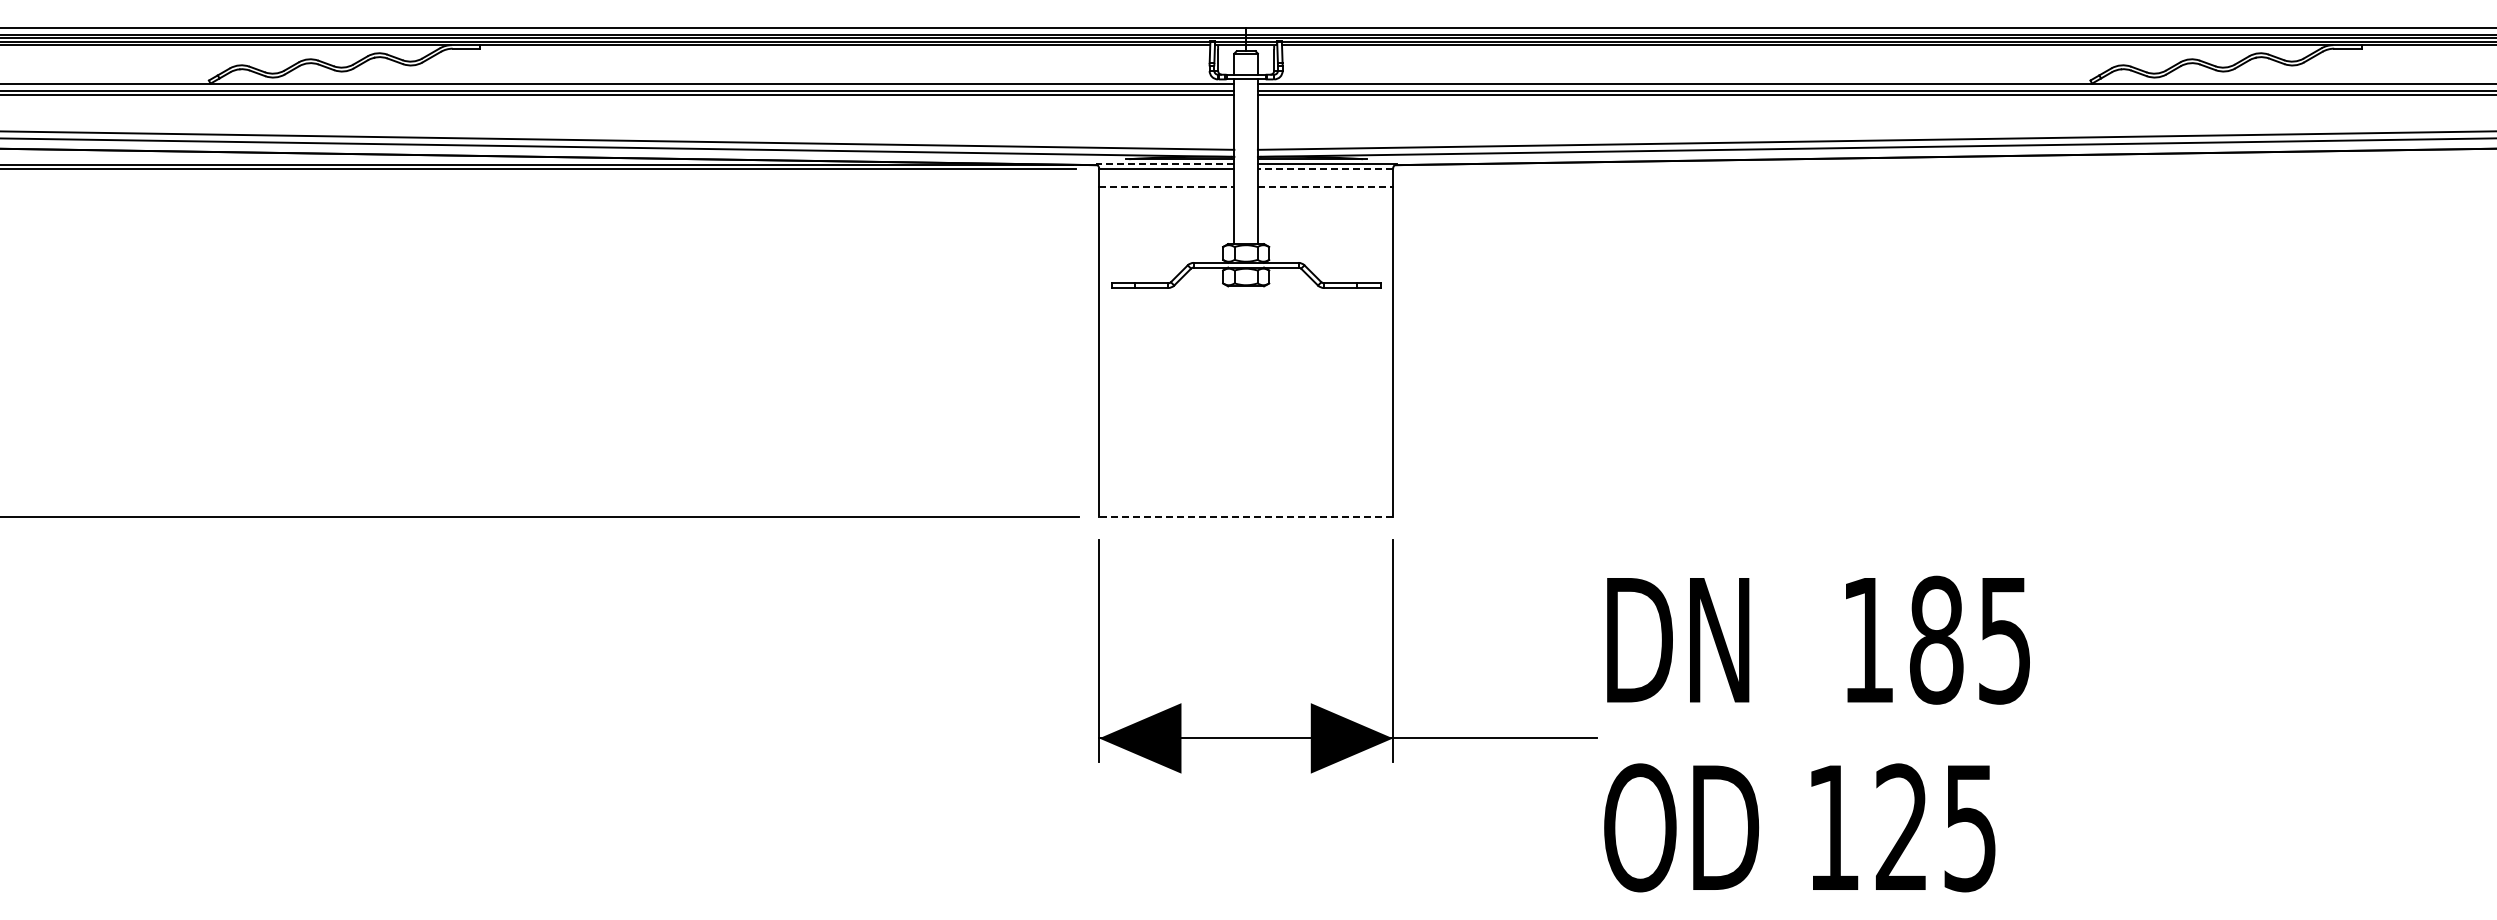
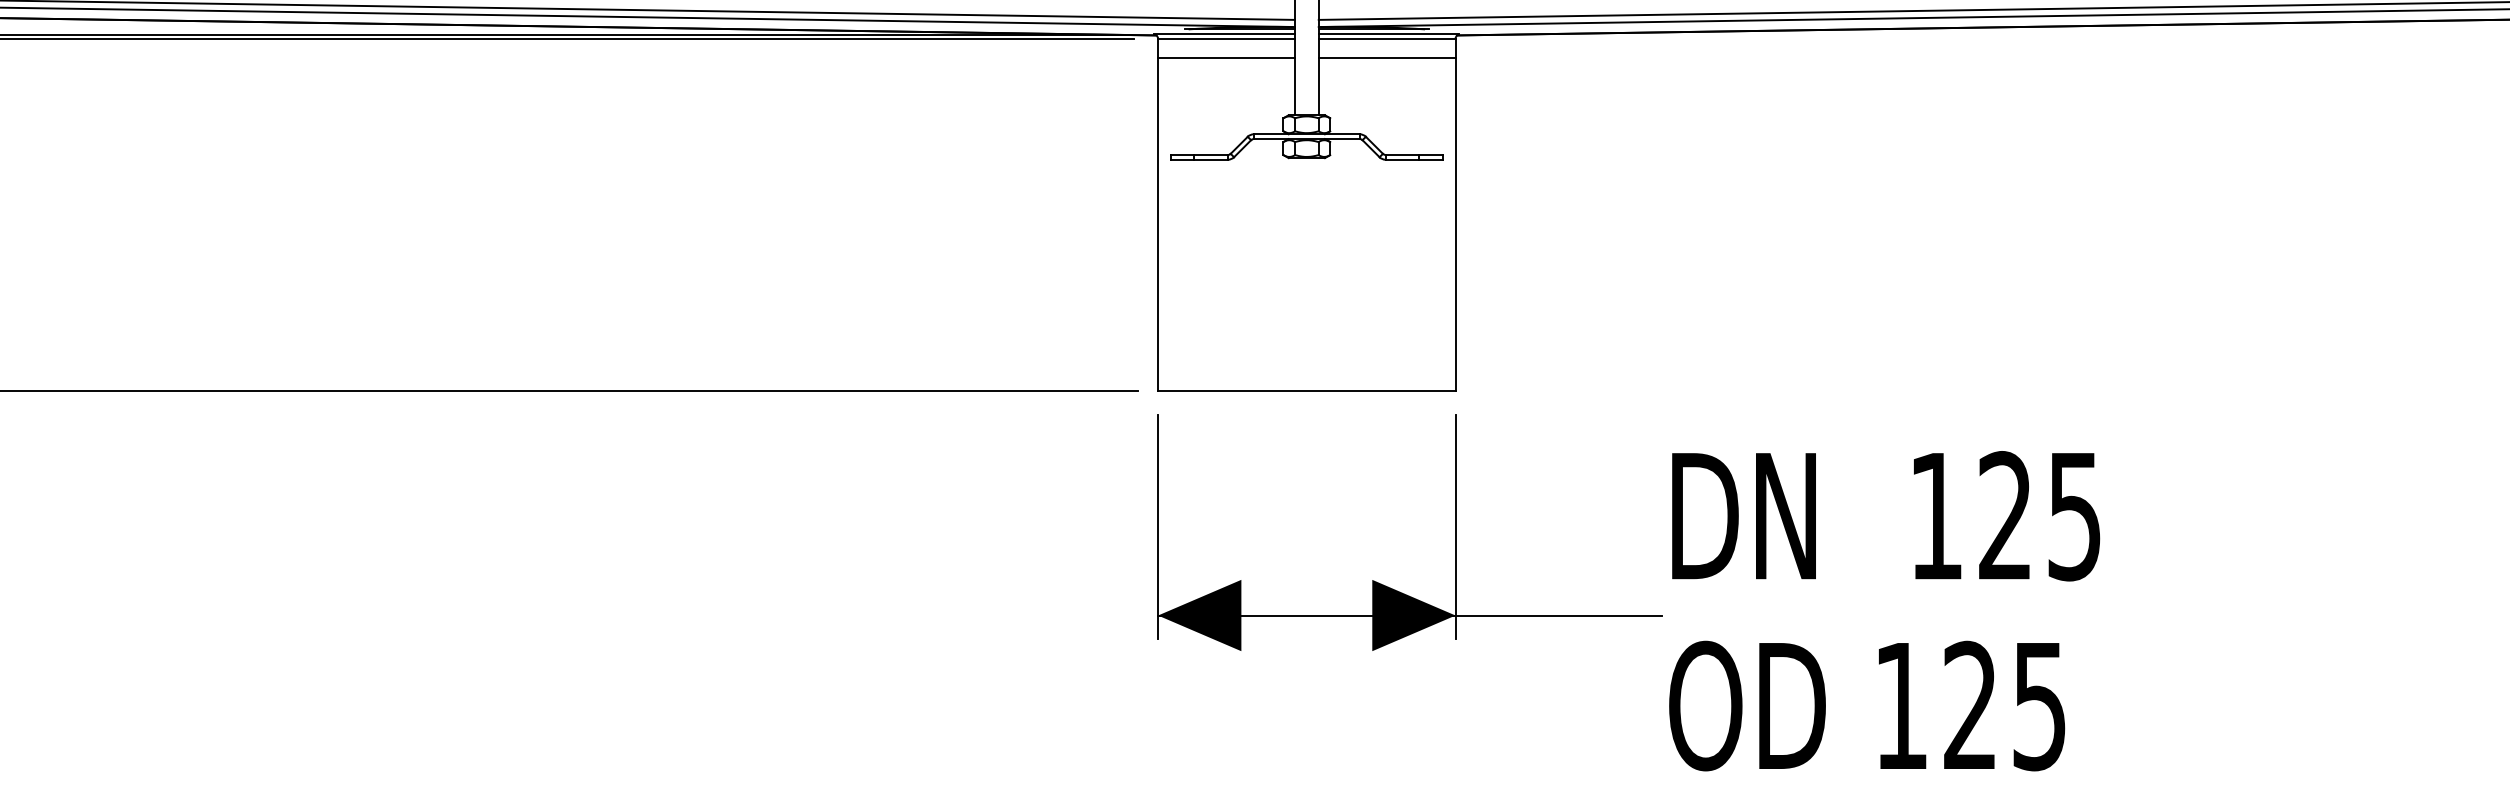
line: (1164, 163) -> (1224, 33), dashed -> solid
line: (1325, 168) -> (1387, 38), dashed -> solid
line: (1166, 187) -> (1226, 58), dashed -> solid
line: (1325, 187) -> (1387, 58), dashed -> solid
line: (1246, 516) -> (1307, 390), dashed -> solid
text: (1936, 639) -> (2005, 515), 185 -> 125

